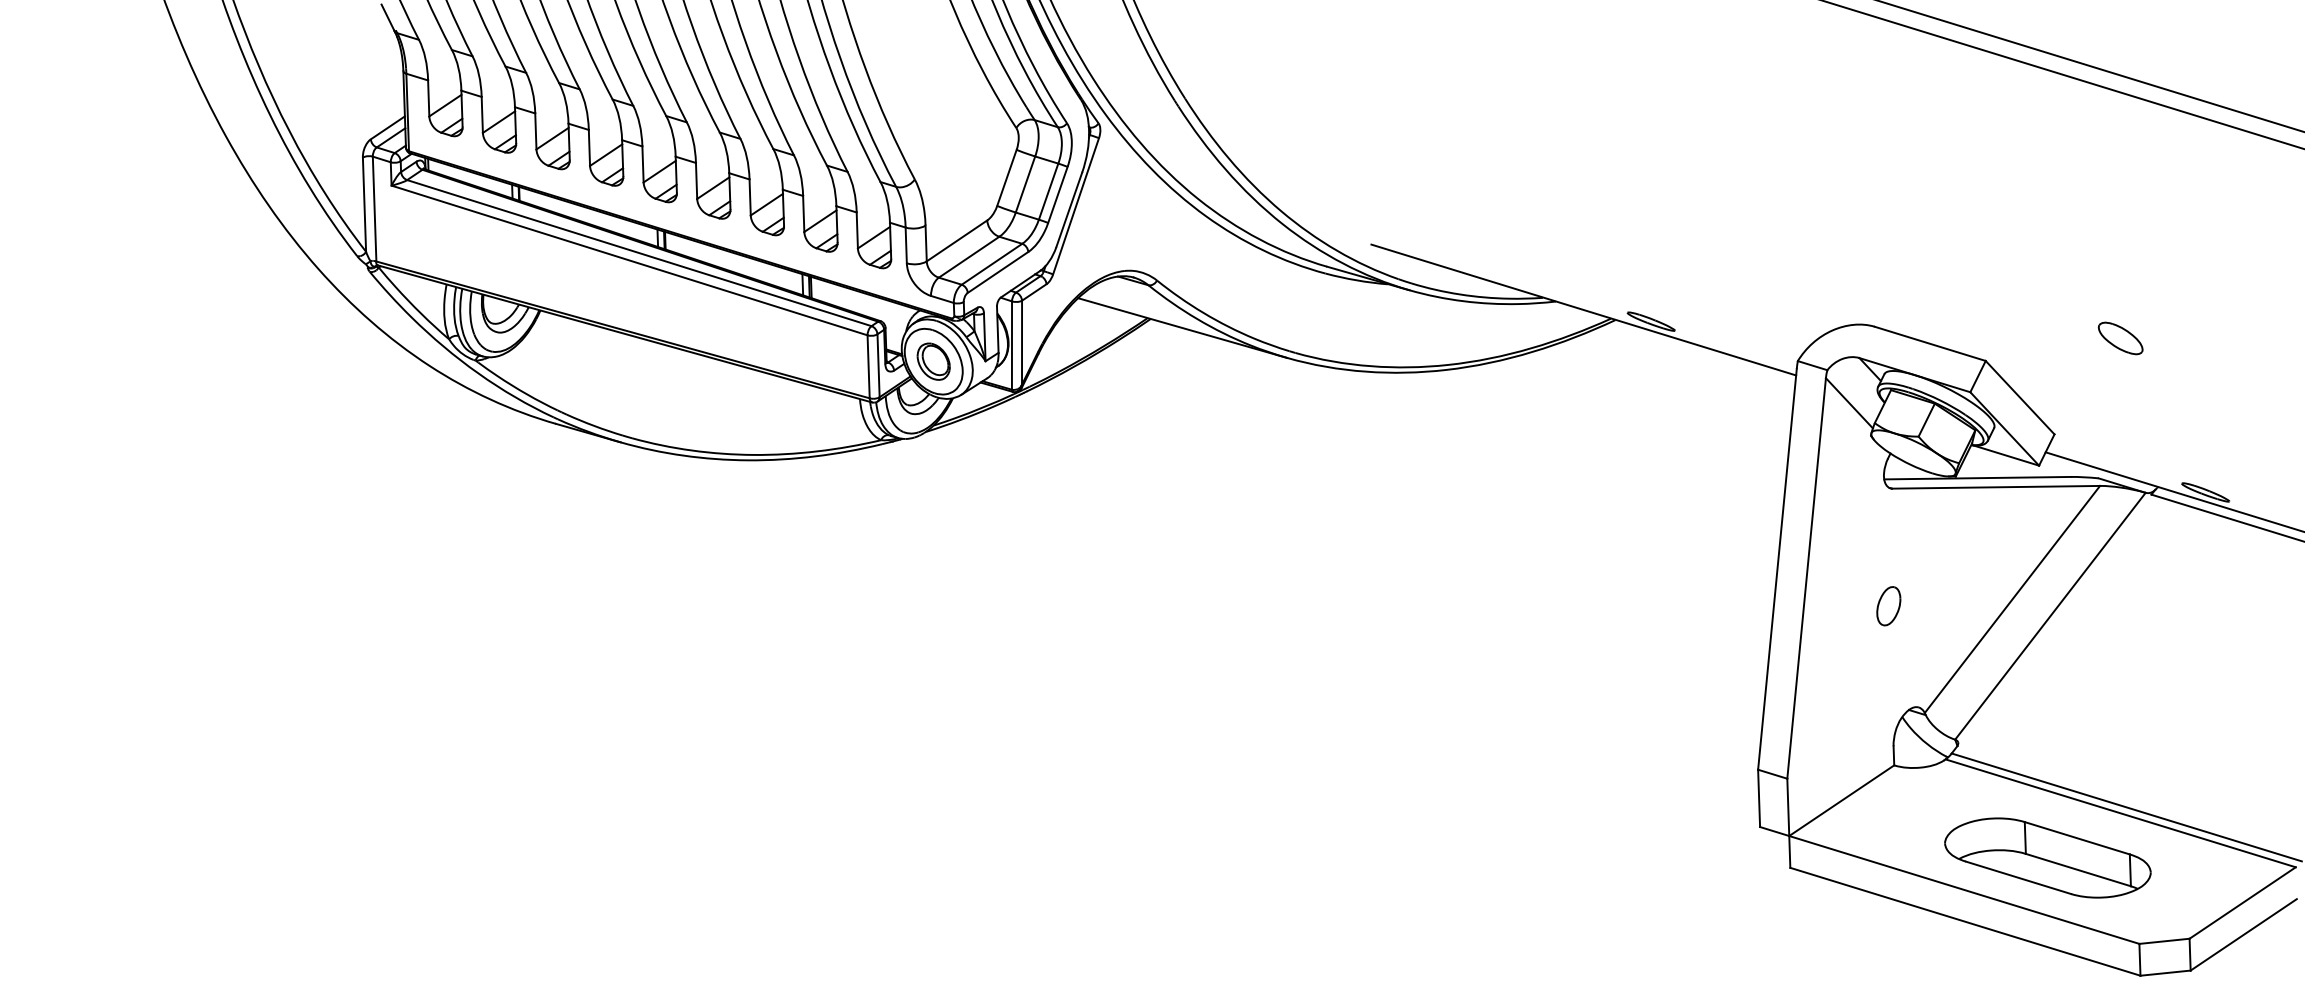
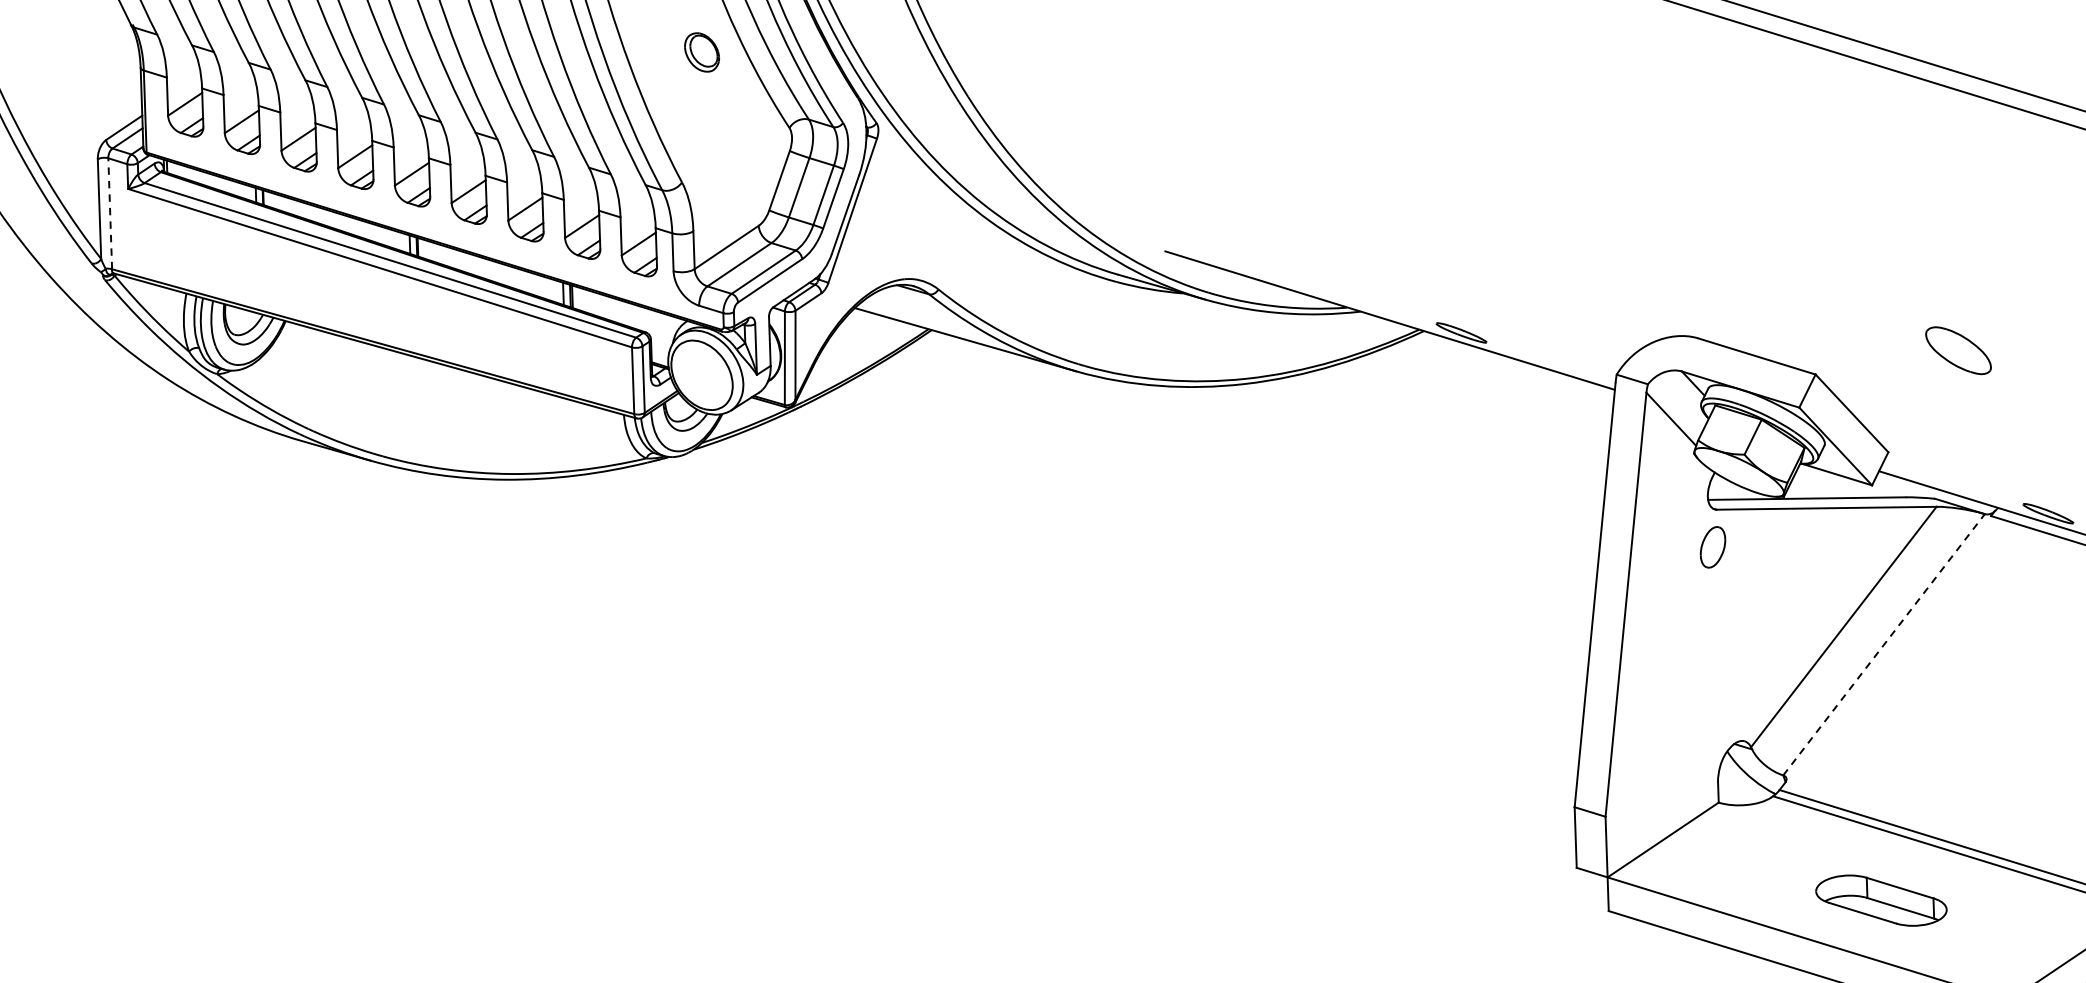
line: (374, 208) -> (110, 213), solid -> dashed
part: (2120, 338) -> (1958, 350), size x1.4
part: (933, 361) -> (701, 52), moved
part: (1888, 606) -> (1712, 547), moved
line: (2050, 616) -> (1884, 645), solid -> dashed
part: (2047, 857) -> (1880, 900), size x0.6

